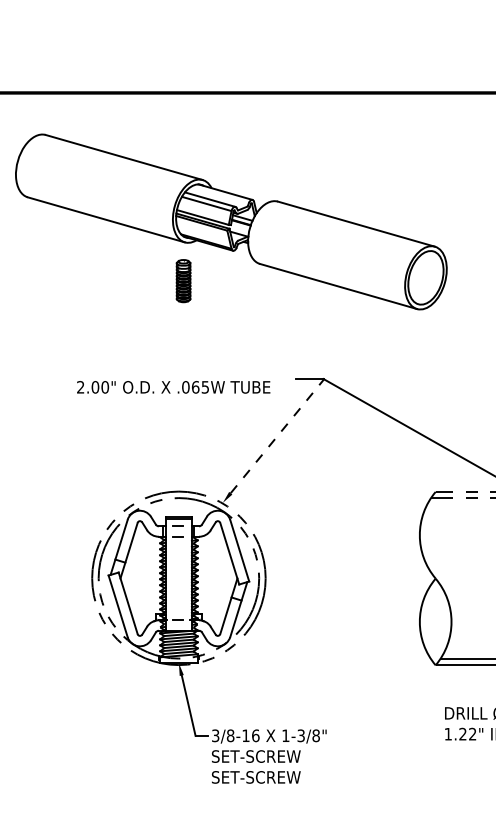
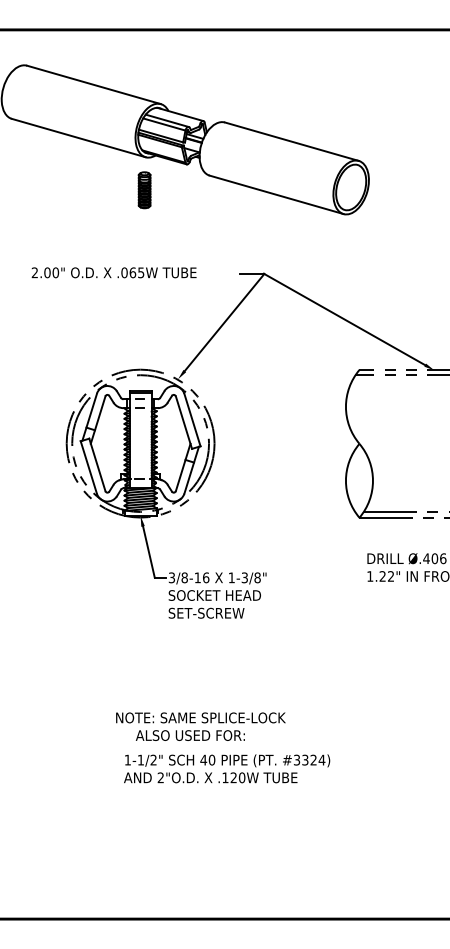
text: (172, 386) -> (113, 272), moved
line: (277, 436) -> (224, 322), dashed -> solid
text: (271, 756) -> (219, 595), SET-SCREW -> SOCKET HEAD

